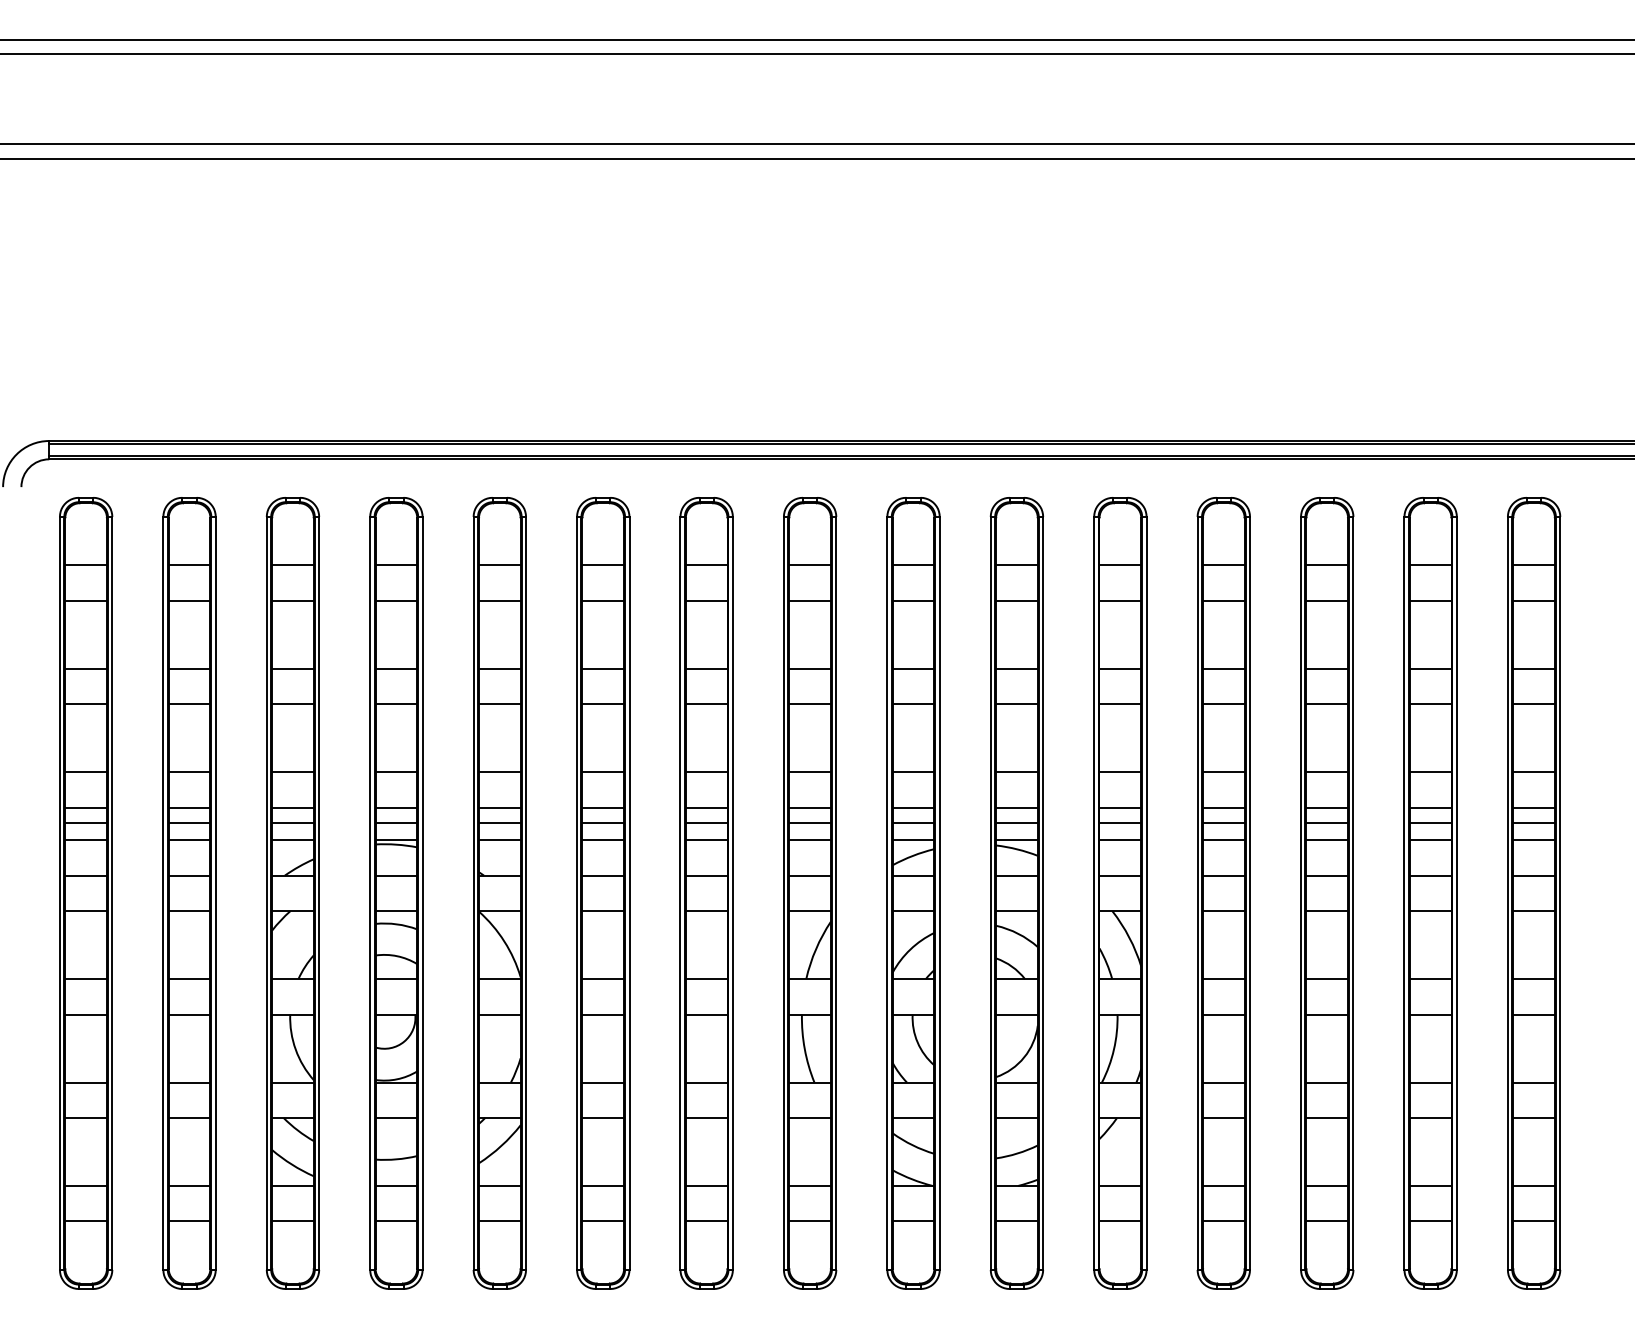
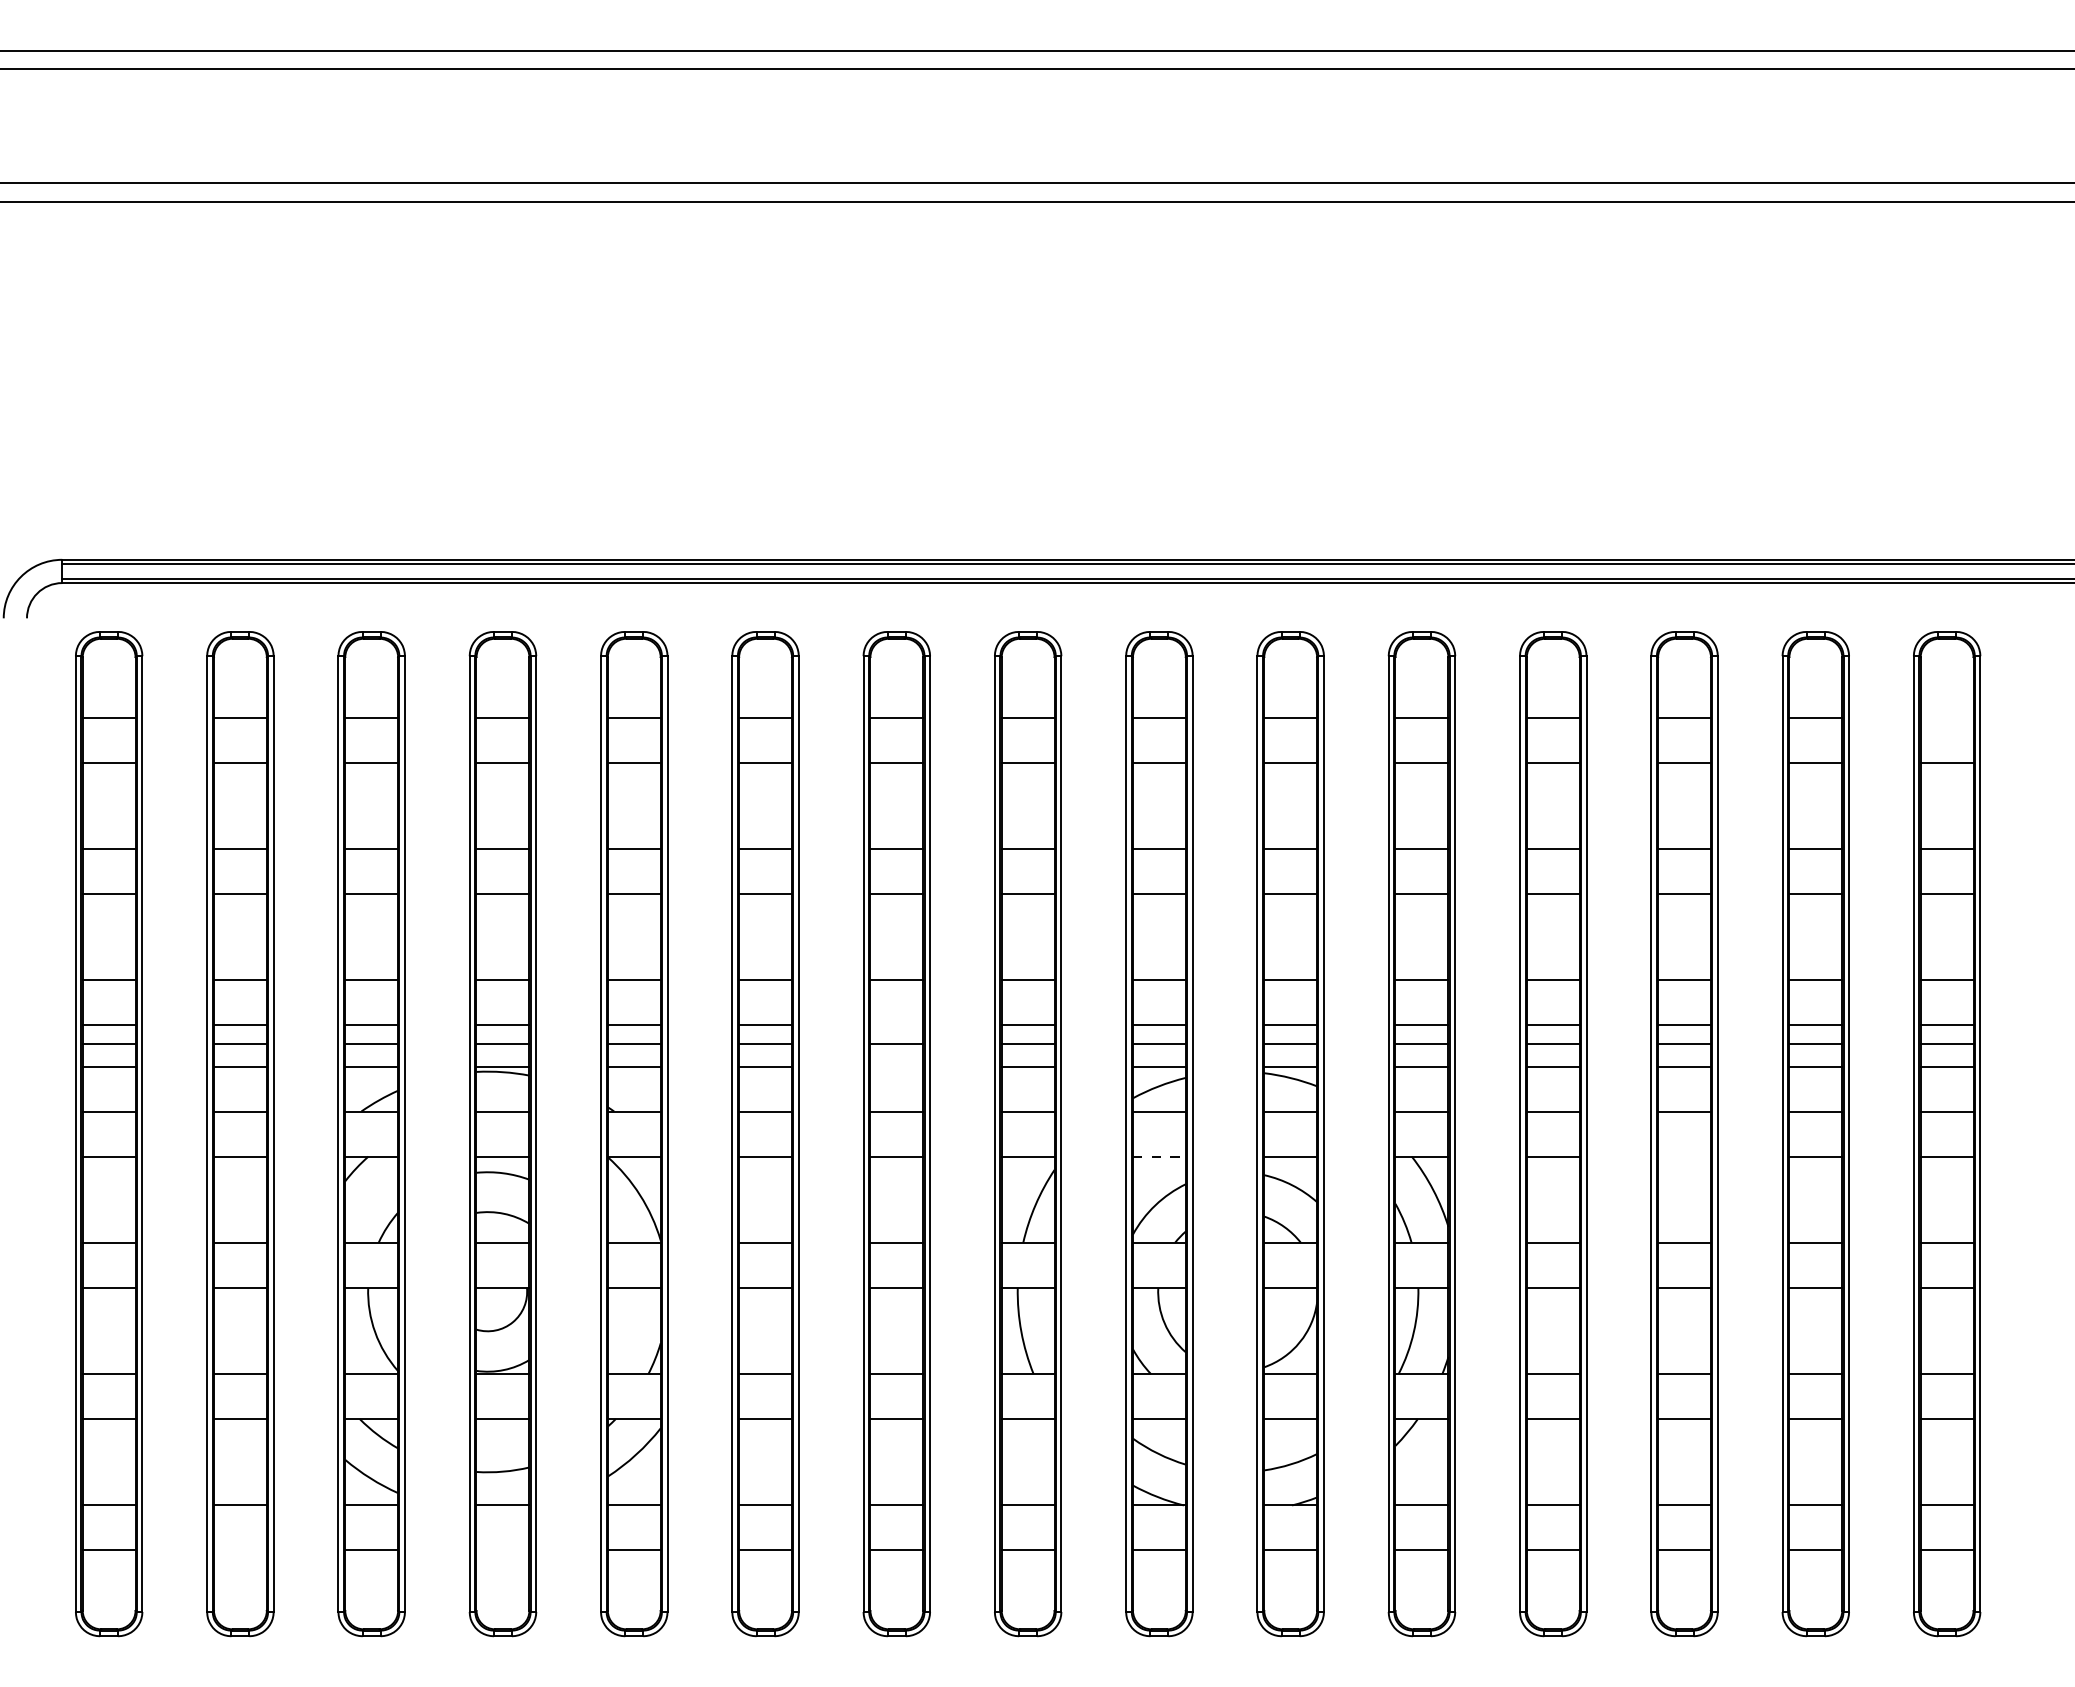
line: (1533, 565) -> (1946, 717), removed
line: (706, 807) -> (896, 1025), removed
line: (706, 840) -> (896, 1066), removed
line: (913, 911) -> (1159, 1156), solid -> dashed
line: (1327, 911) -> (1684, 1156), removed
line: (188, 1221) -> (239, 1550), removed
line: (396, 1221) -> (502, 1550), removed

